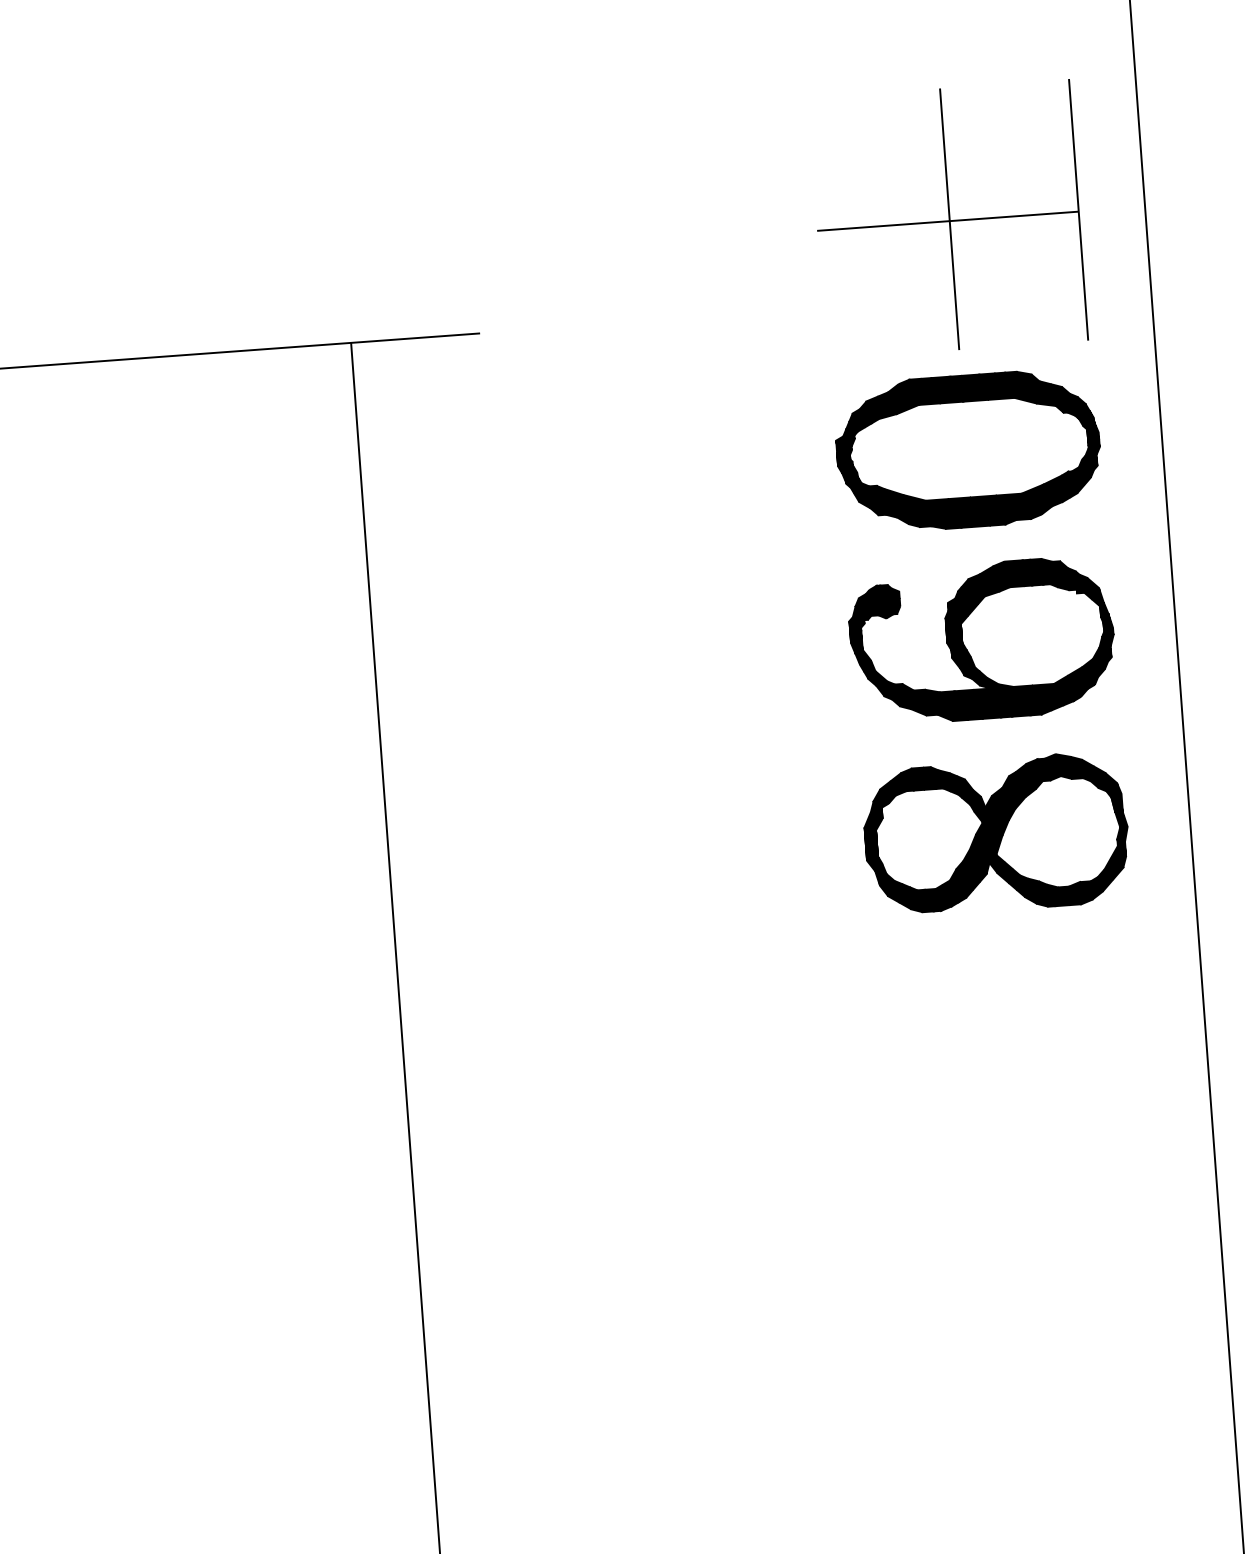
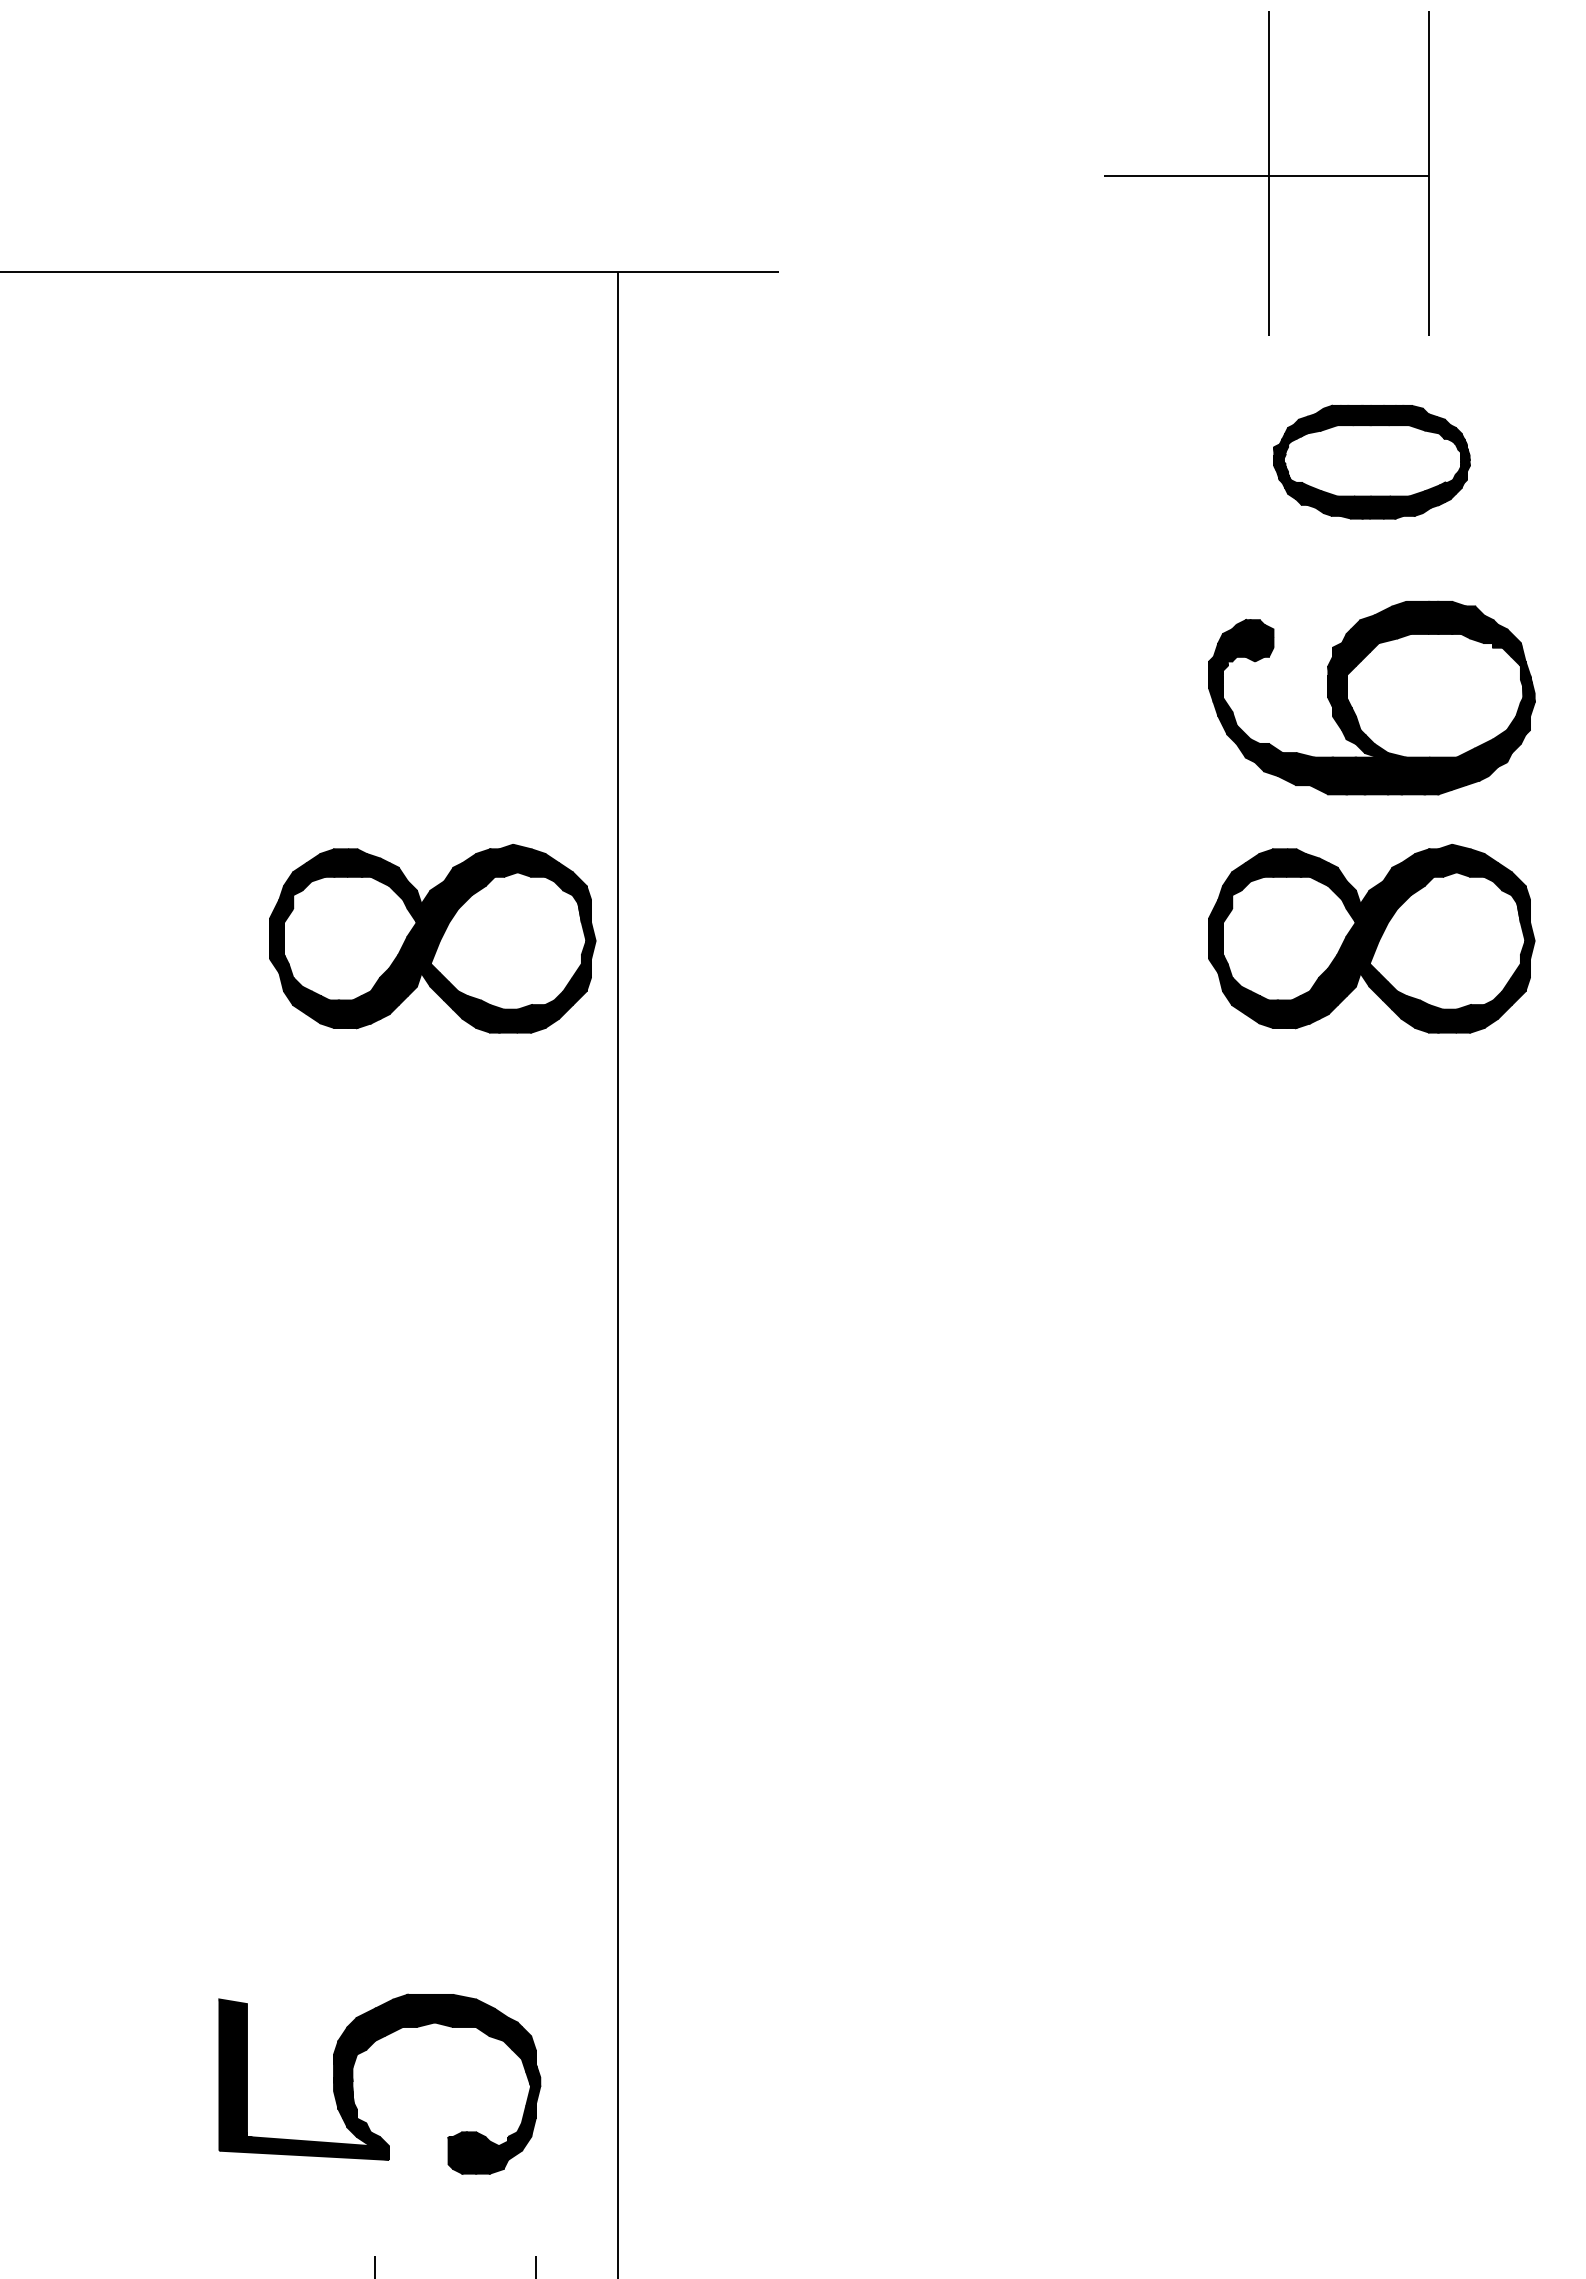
part: (947, 219) -> (1266, 173), moved
part: (968, 451) -> (1371, 462), size x0.6
part: (241, 889) -> (432, 938), added

